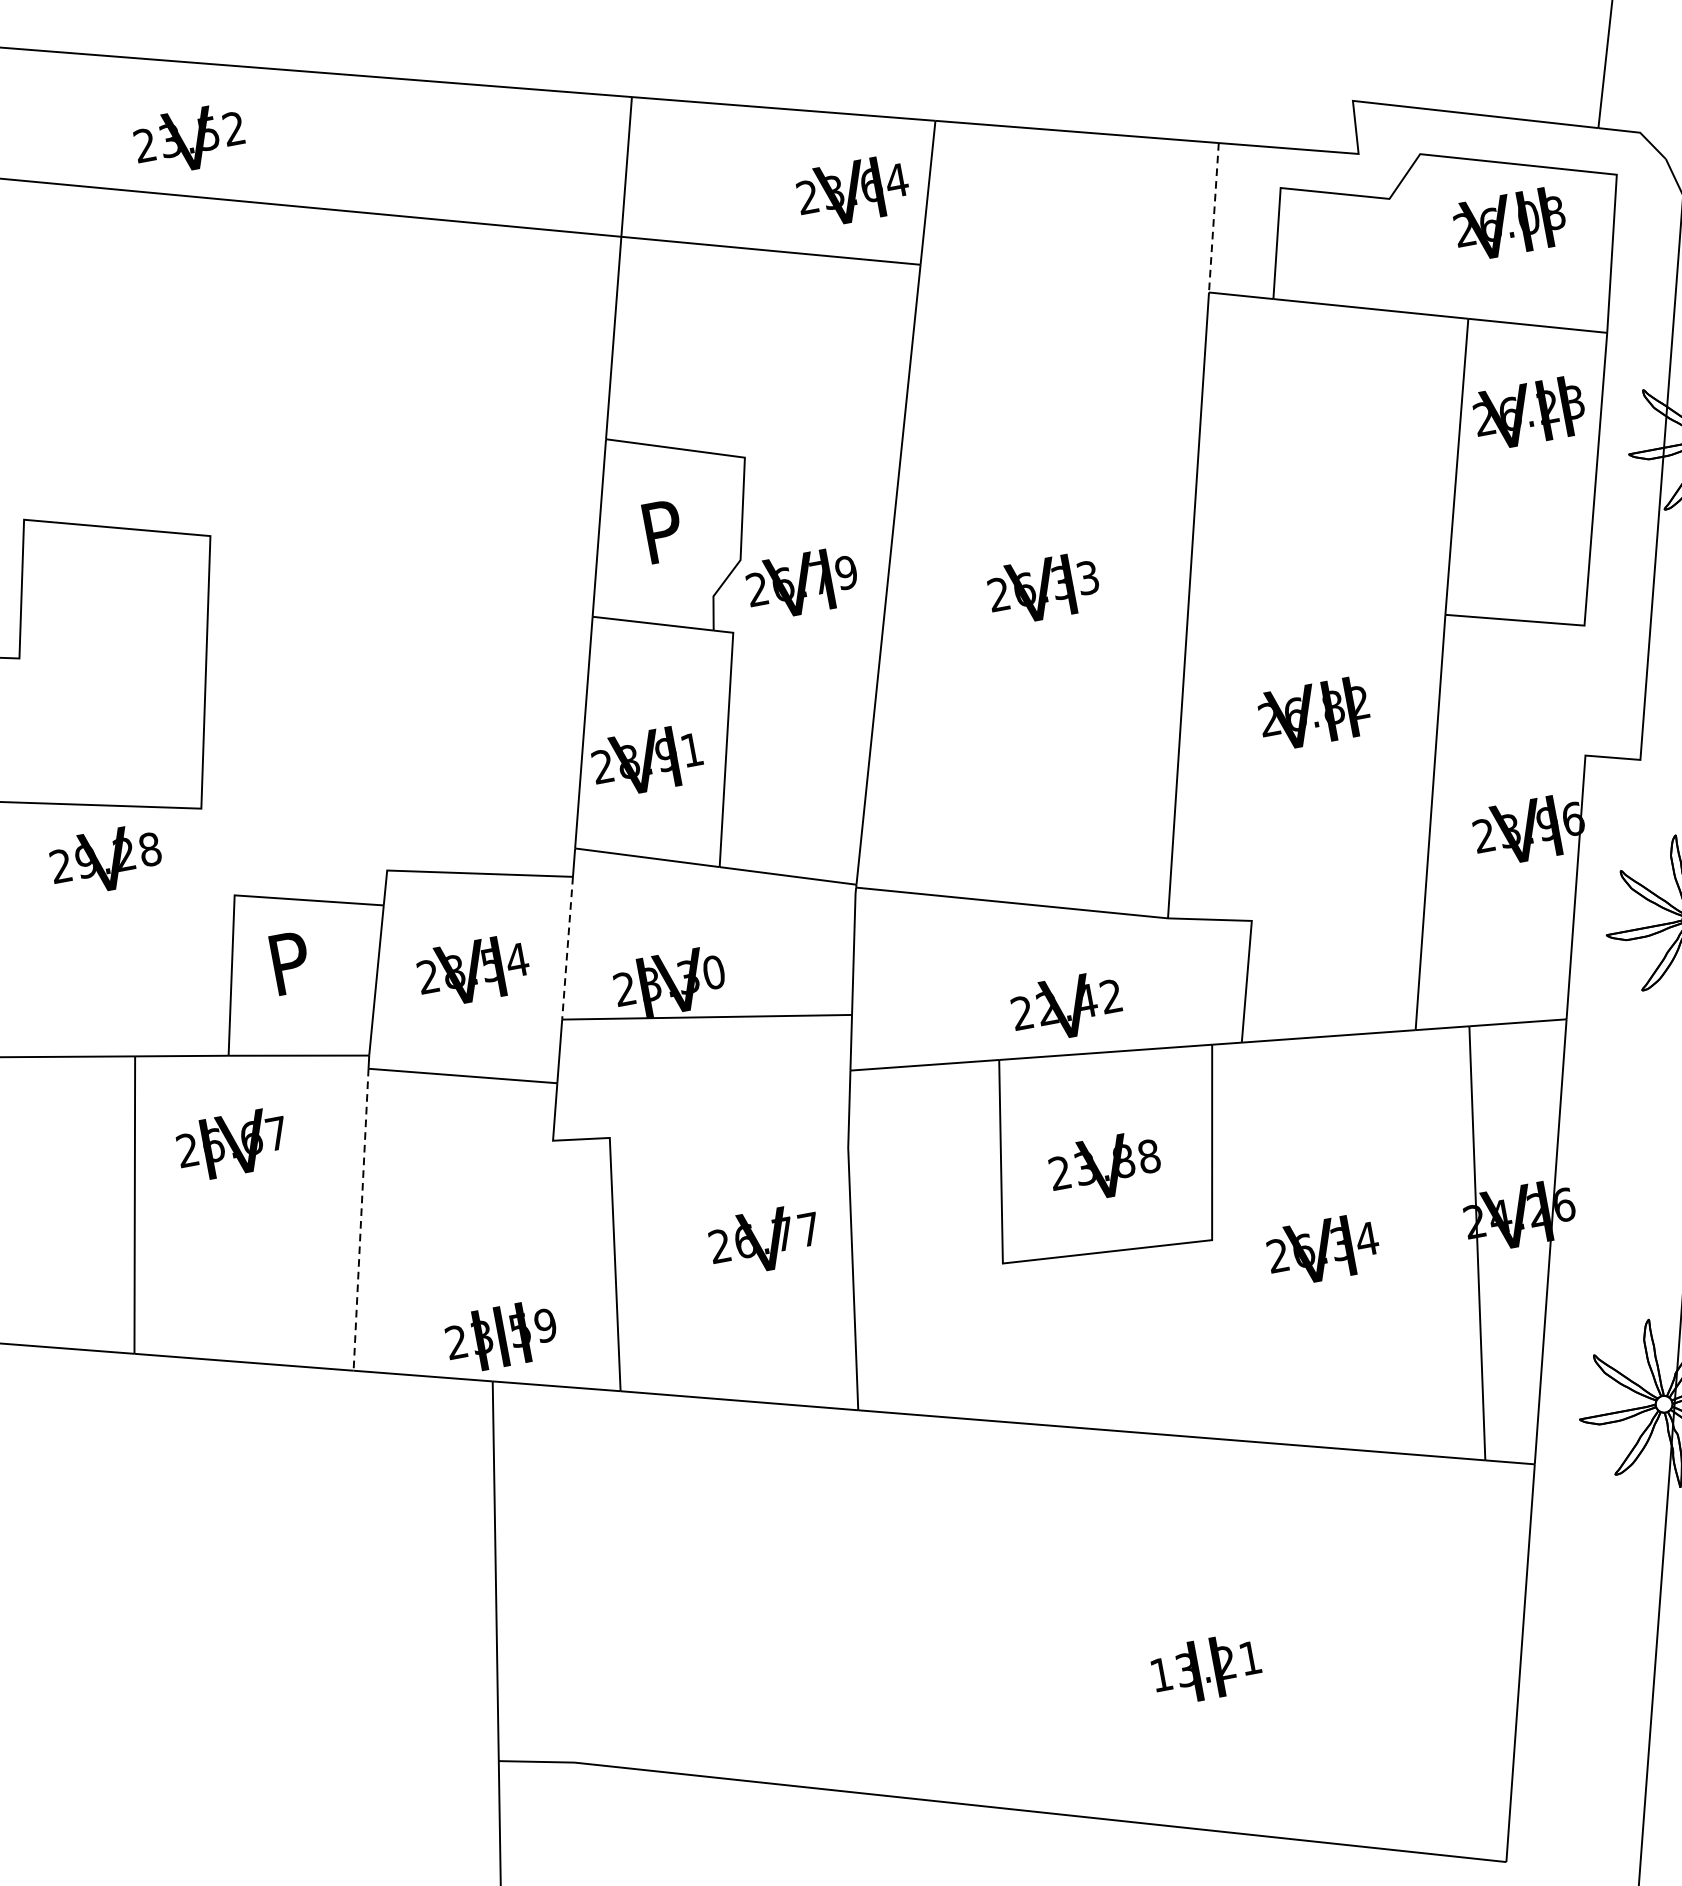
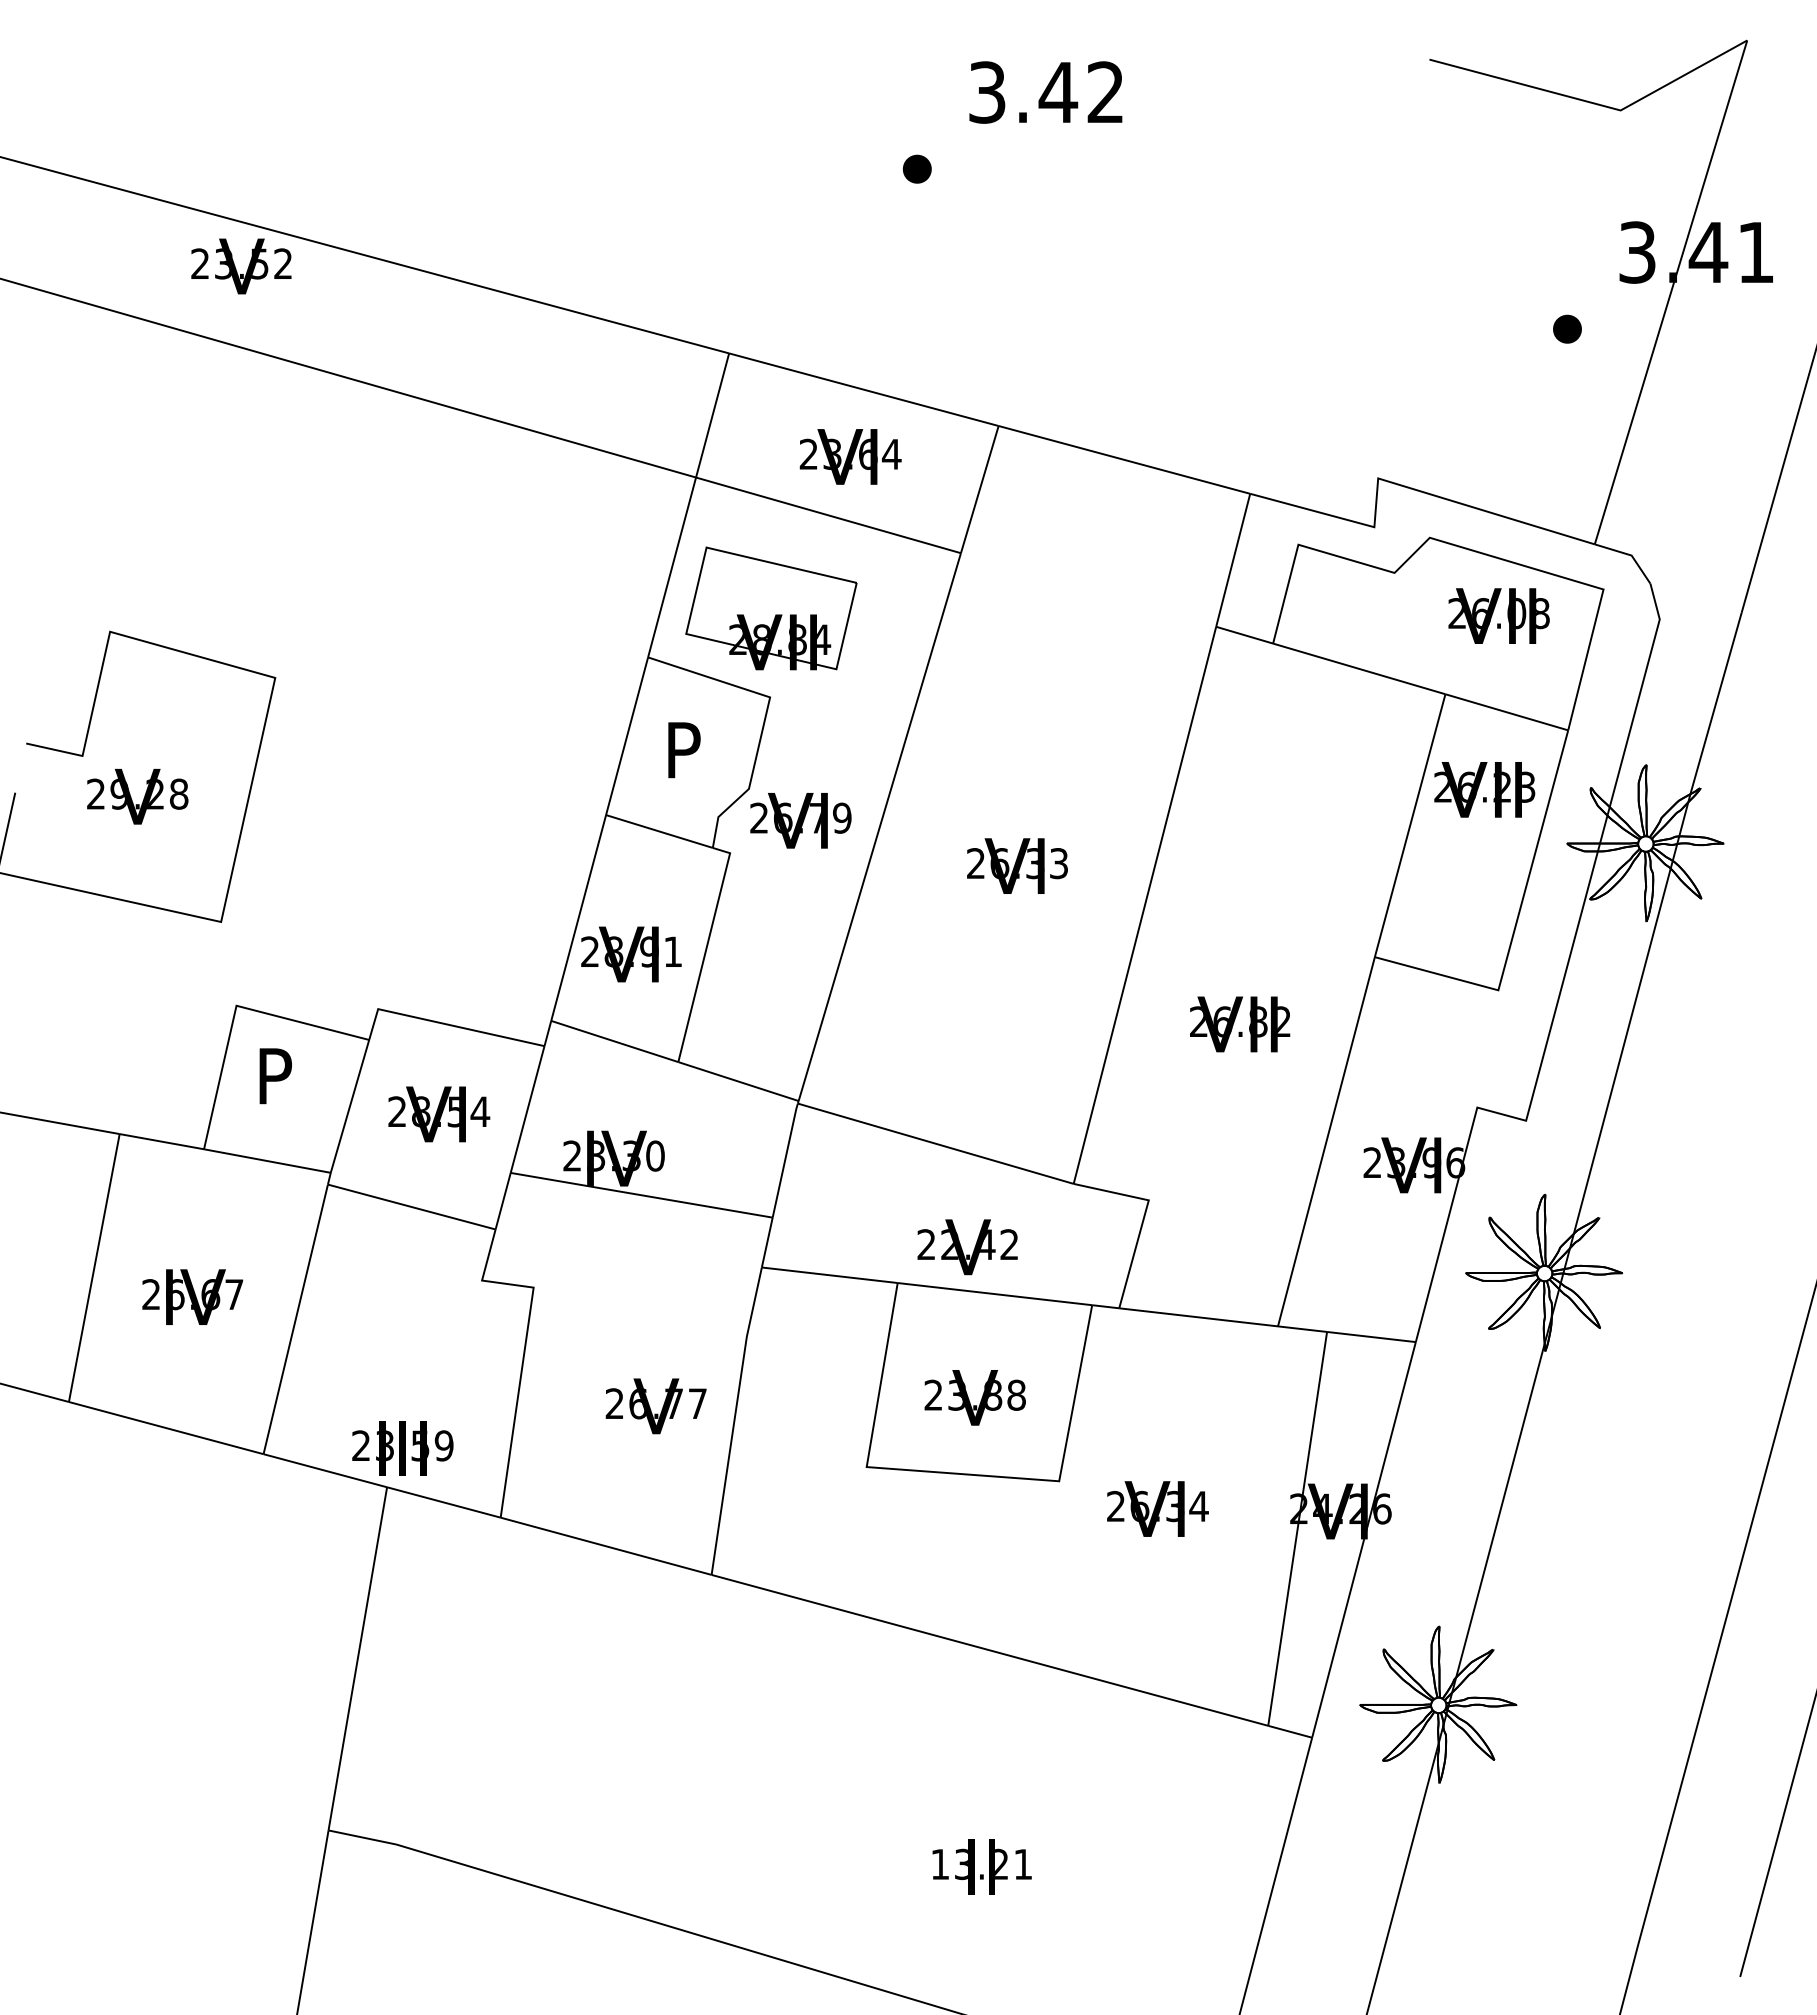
text: (189, 139) -> (241, 266), moved
text: (853, 191) -> (850, 456), moved
line: (1214, 217) -> (1233, 560), dashed -> solid
part: (728, 362) -> (771, 608), added
text: (105, 860) -> (137, 796), moved
line: (567, 948) -> (527, 1109), dashed -> solid
text: (232, 1144) -> (192, 1296), moved
line: (360, 1219) -> (295, 1319), dashed -> solid

